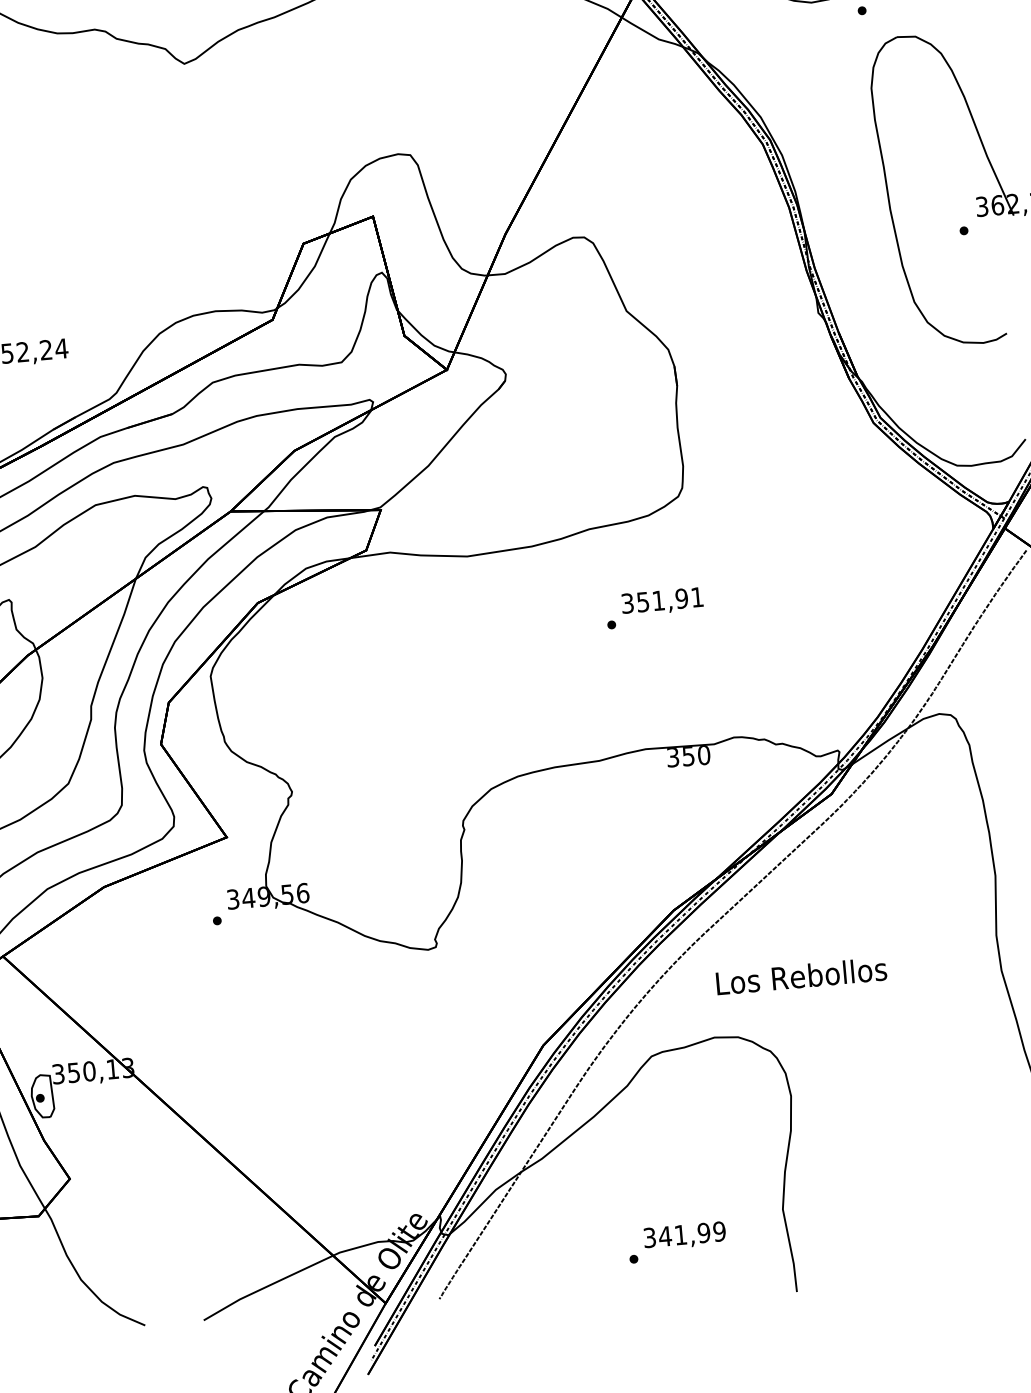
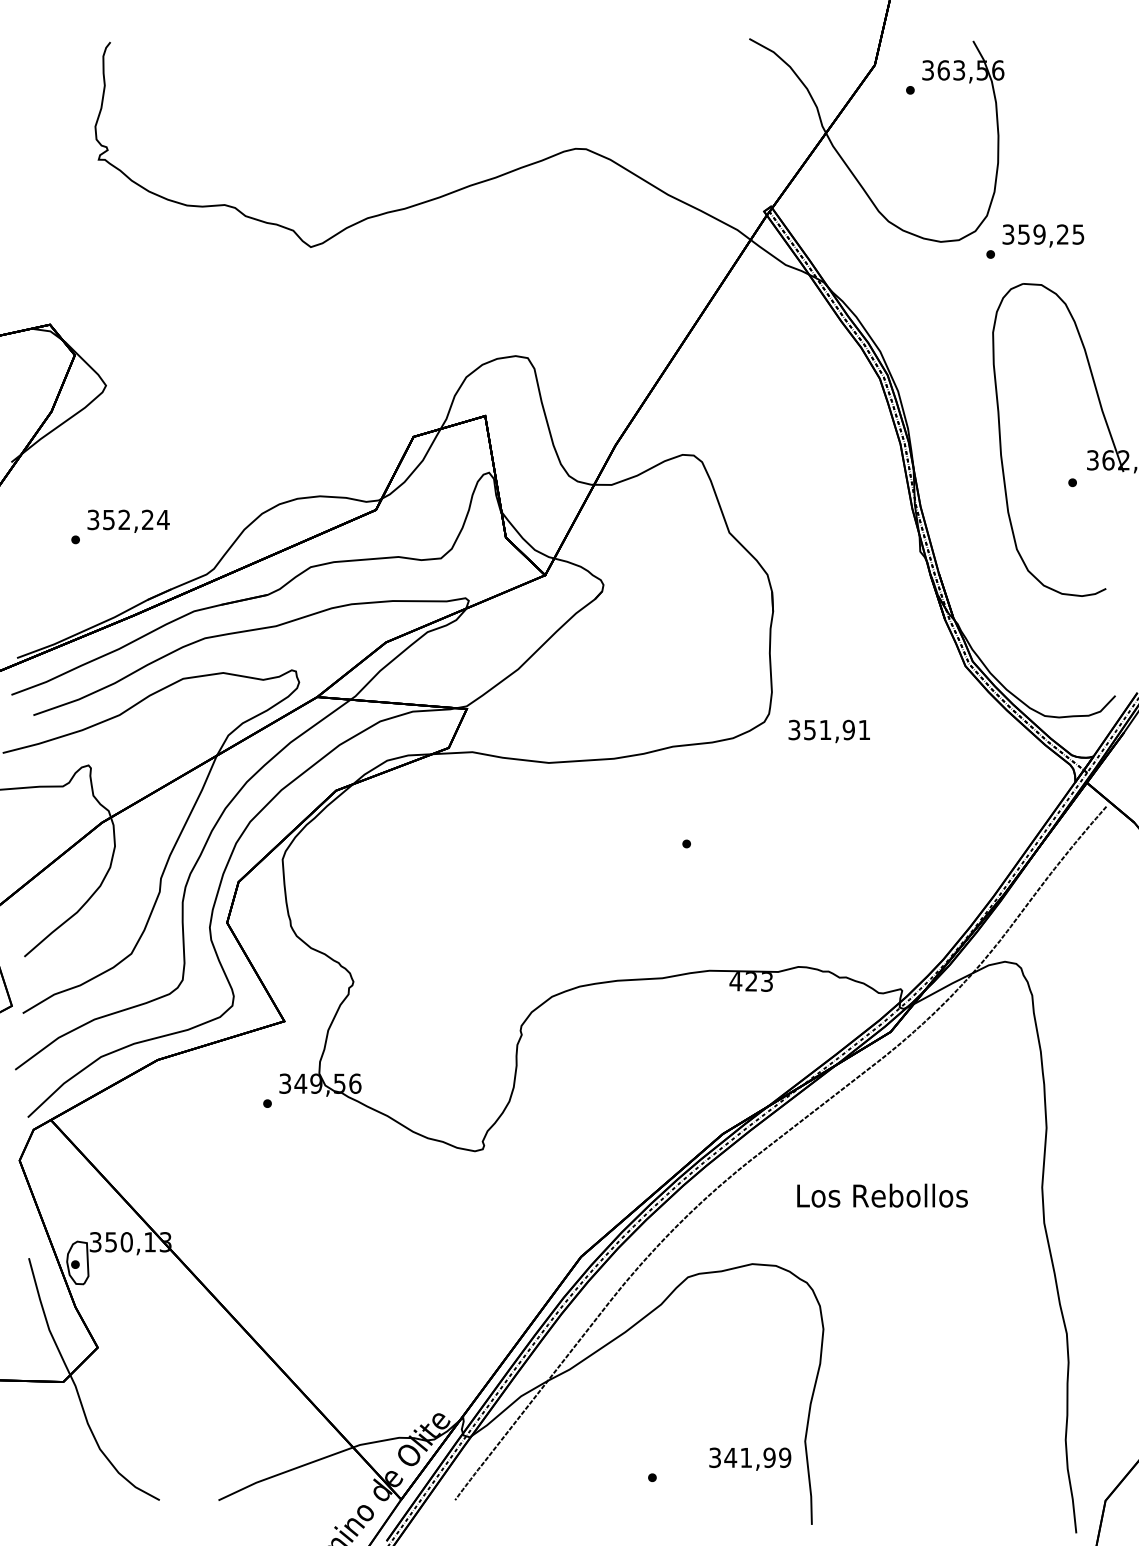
text: (661, 601) -> (828, 731), moved
text: (688, 756) -> (751, 981), 350 -> 423
text: (801, 975) -> (882, 1195), moved
text: (685, 1235) -> (750, 1458), moved

